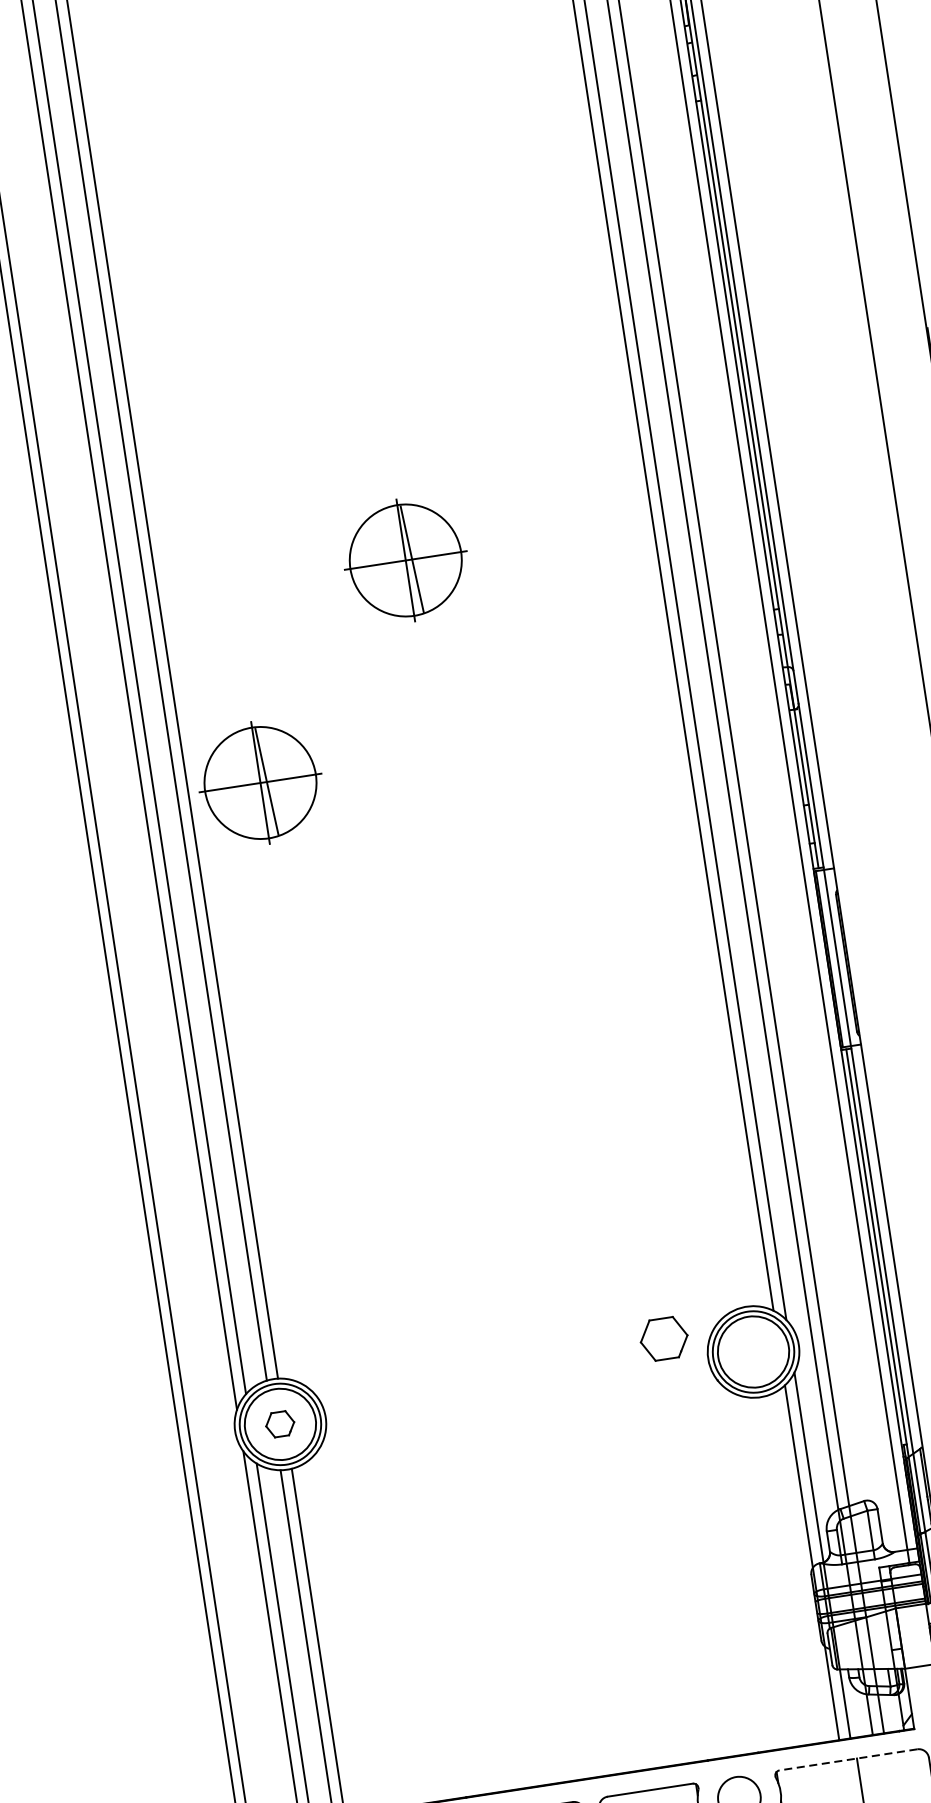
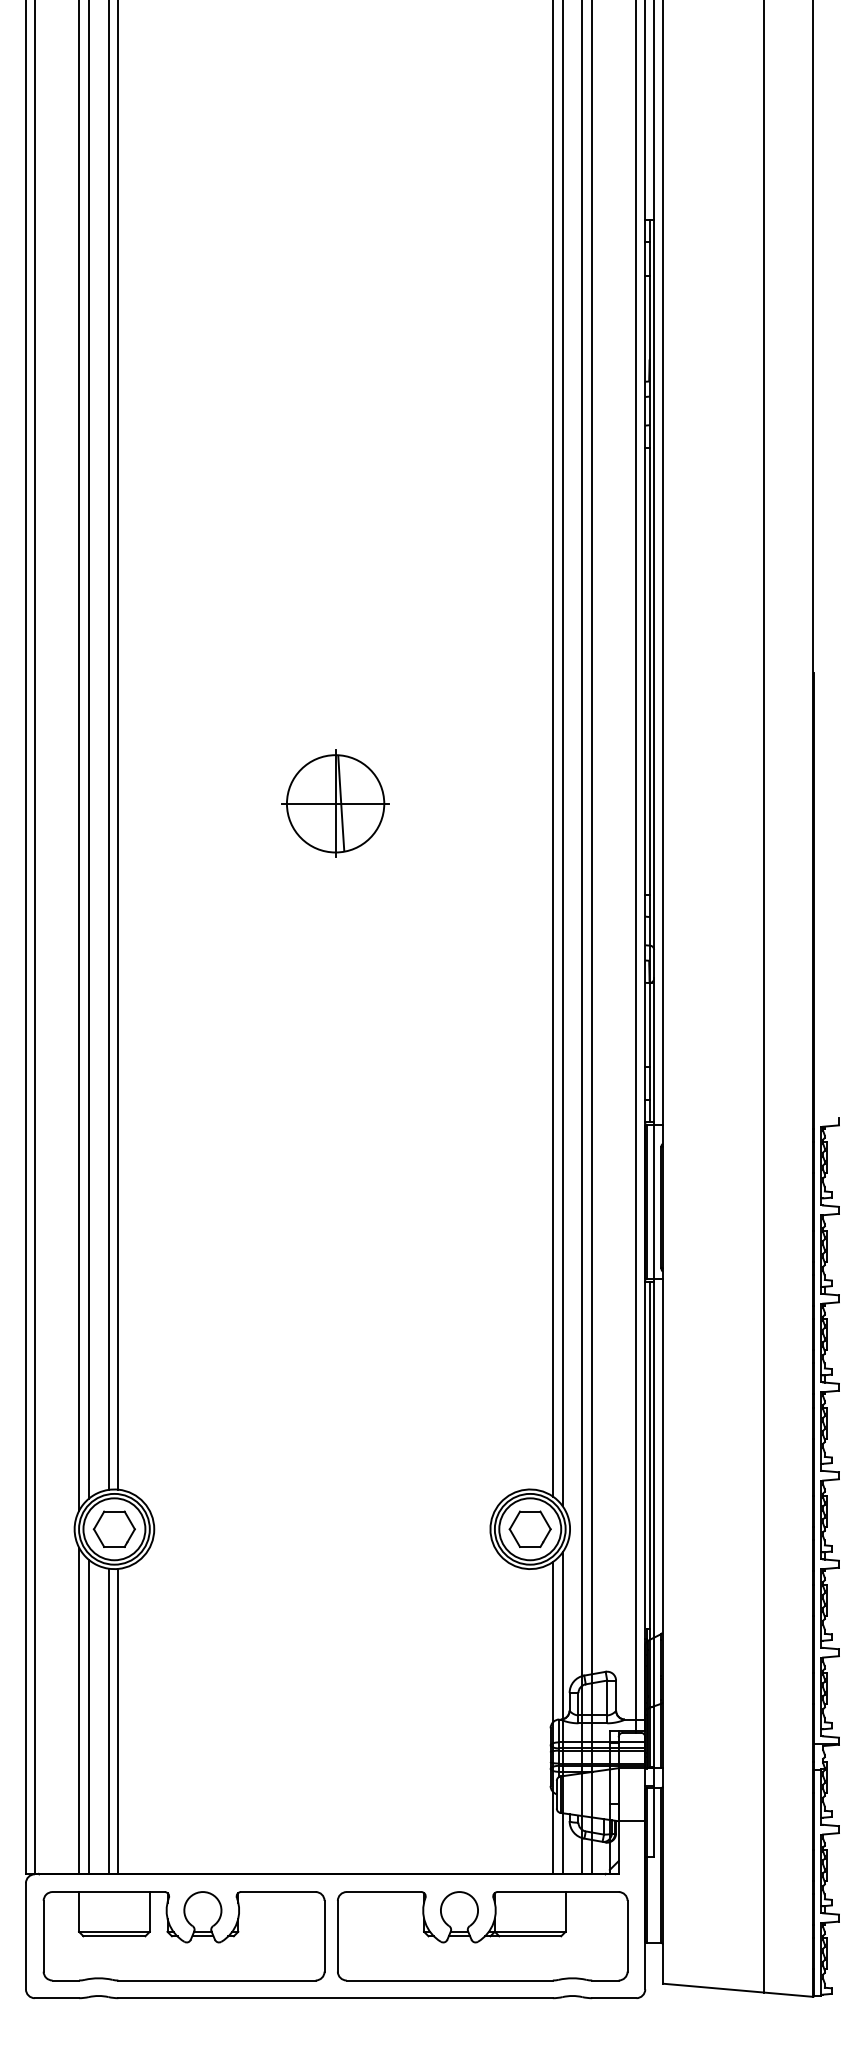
part: (260, 782) -> (181, 975), removed
part: (663, 1338) -> (529, 1528), moved
part: (279, 1423) -> (113, 1528), size x1.67
line: (848, 1760) -> (558, 1892), dashed -> solid

